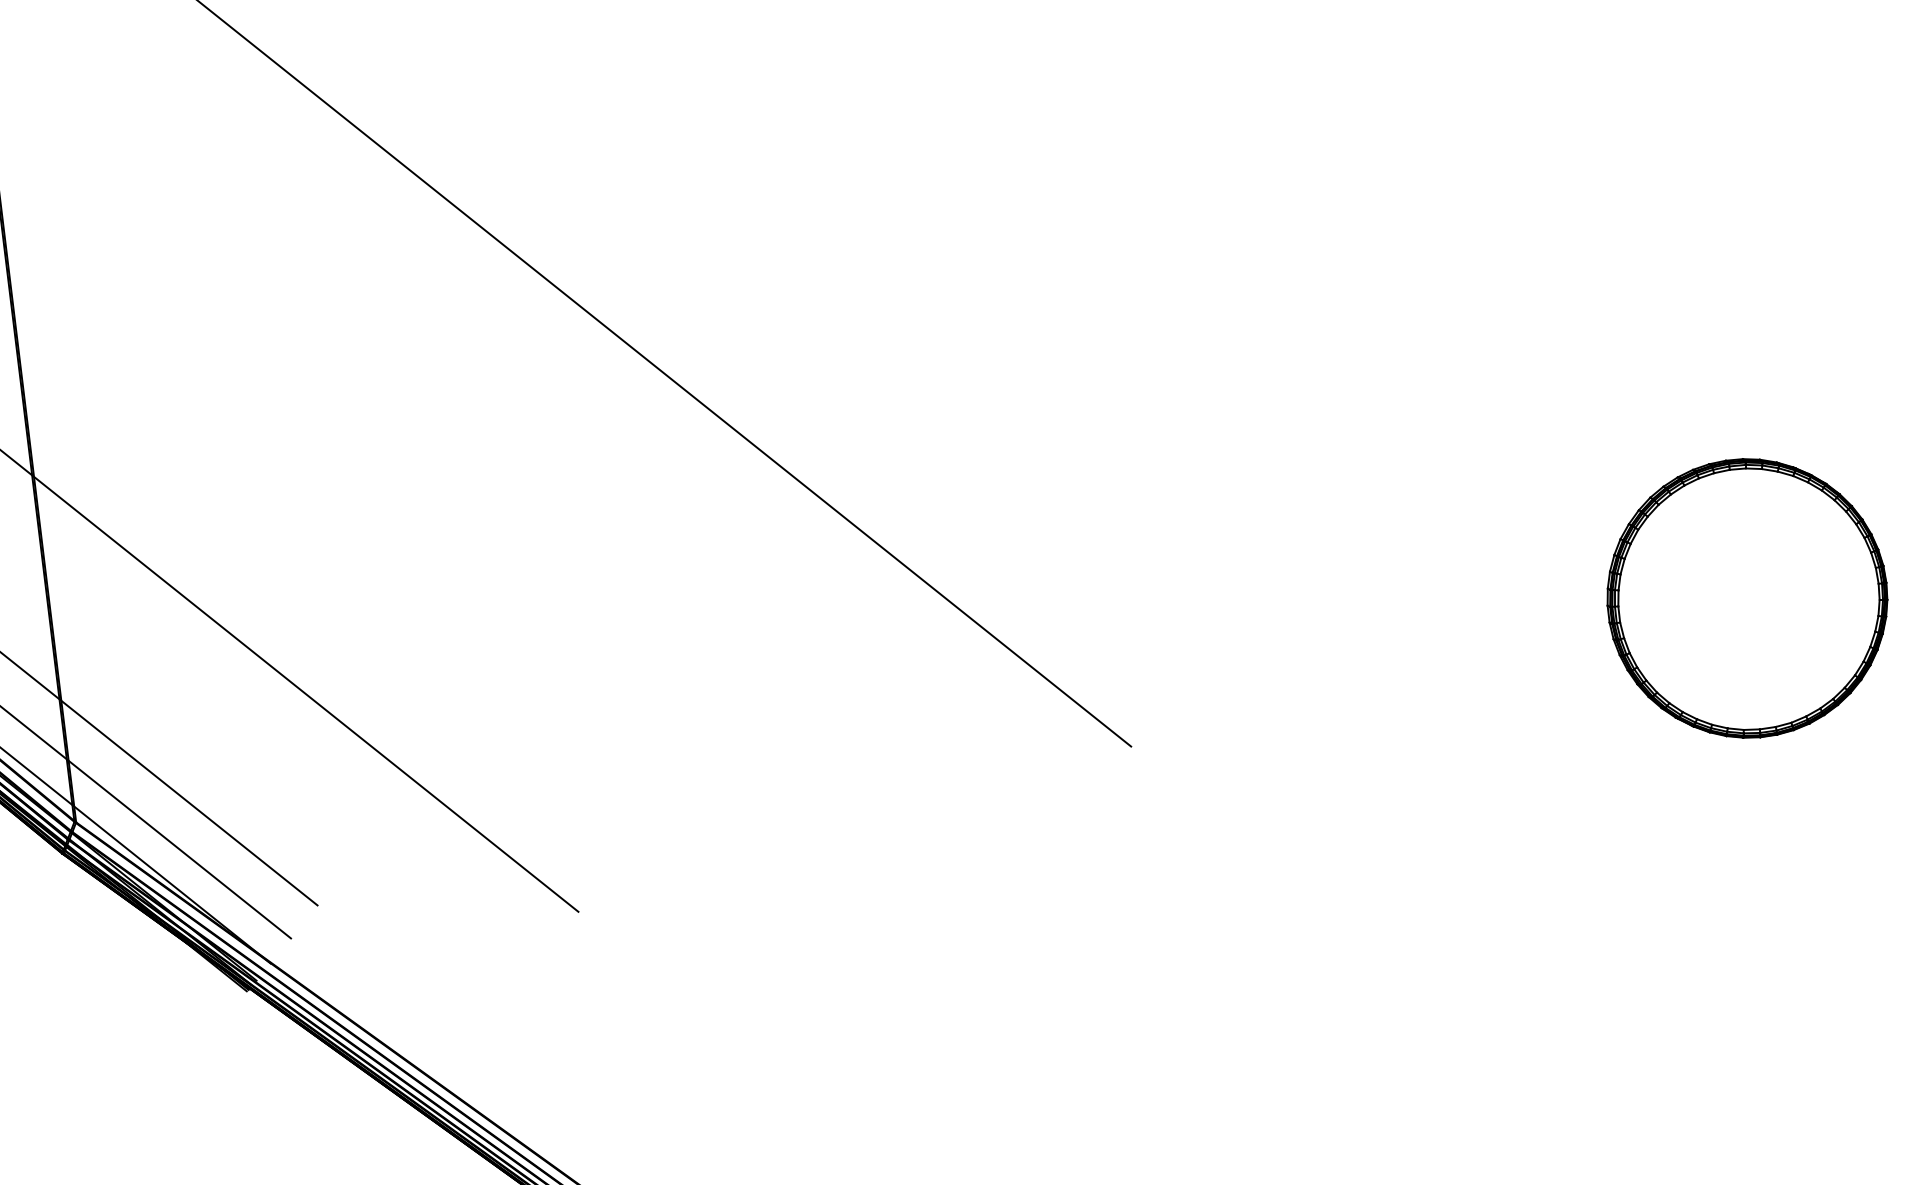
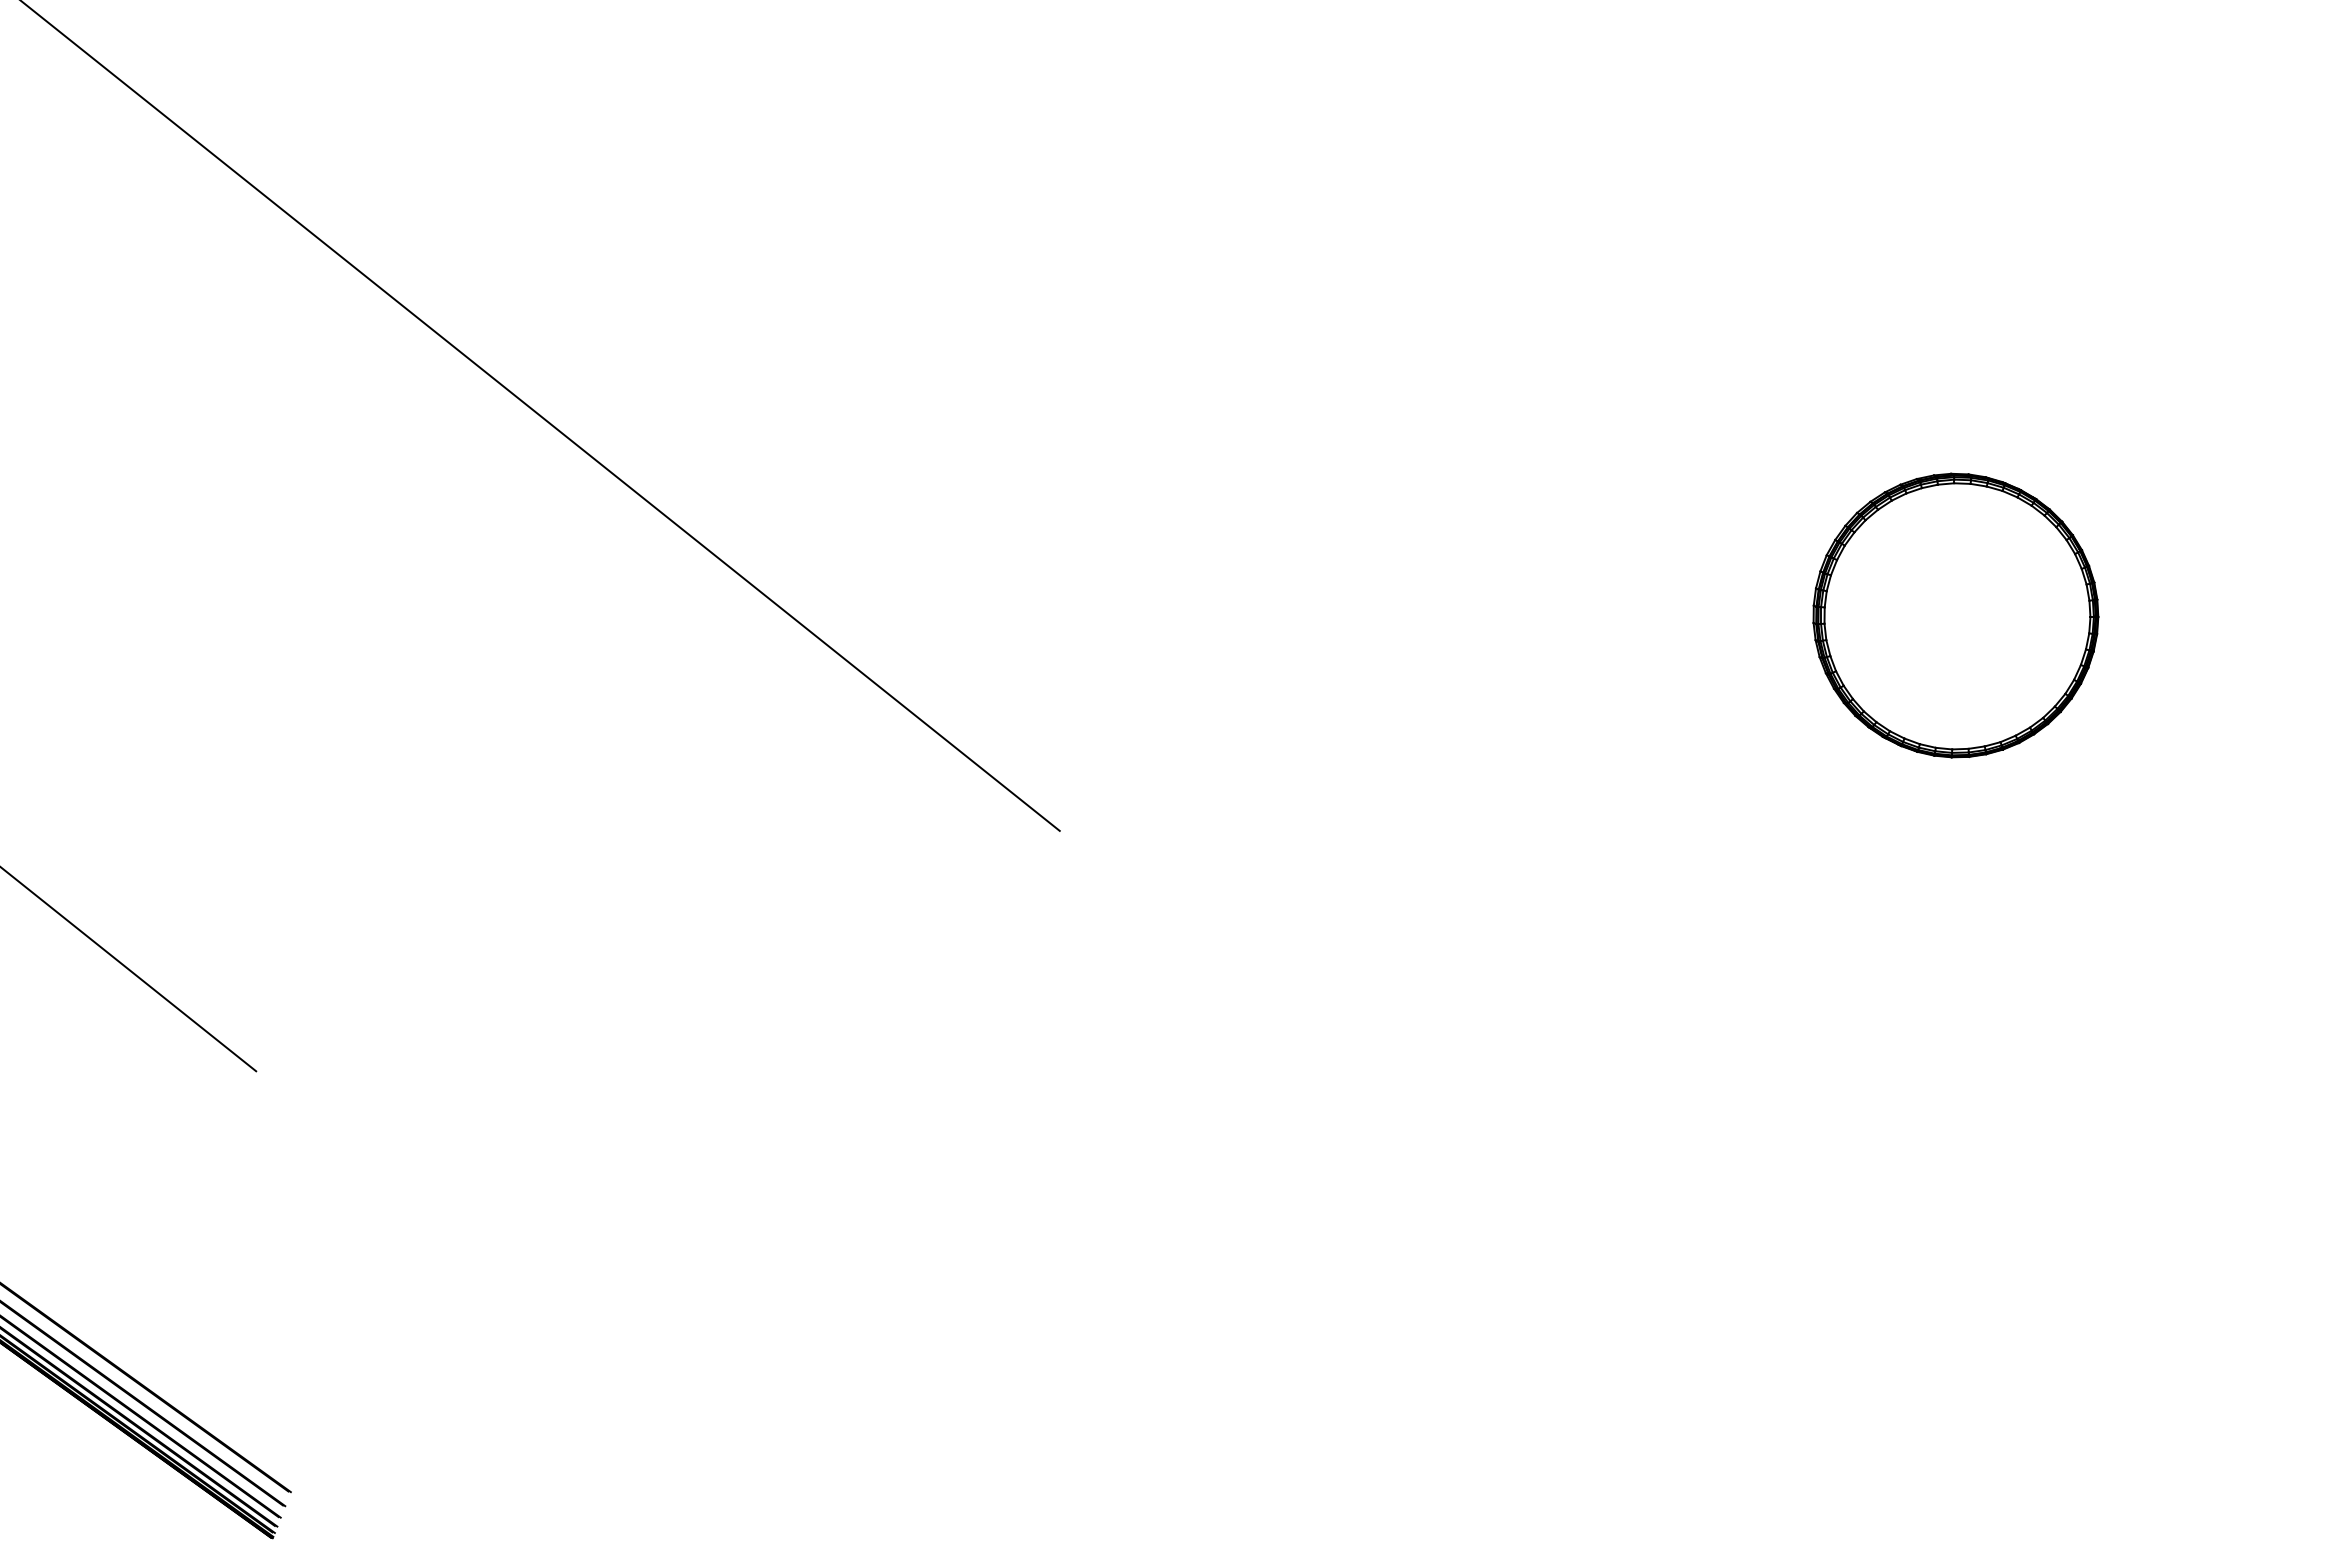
part: (1747, 598) -> (1955, 615), size x0.7

